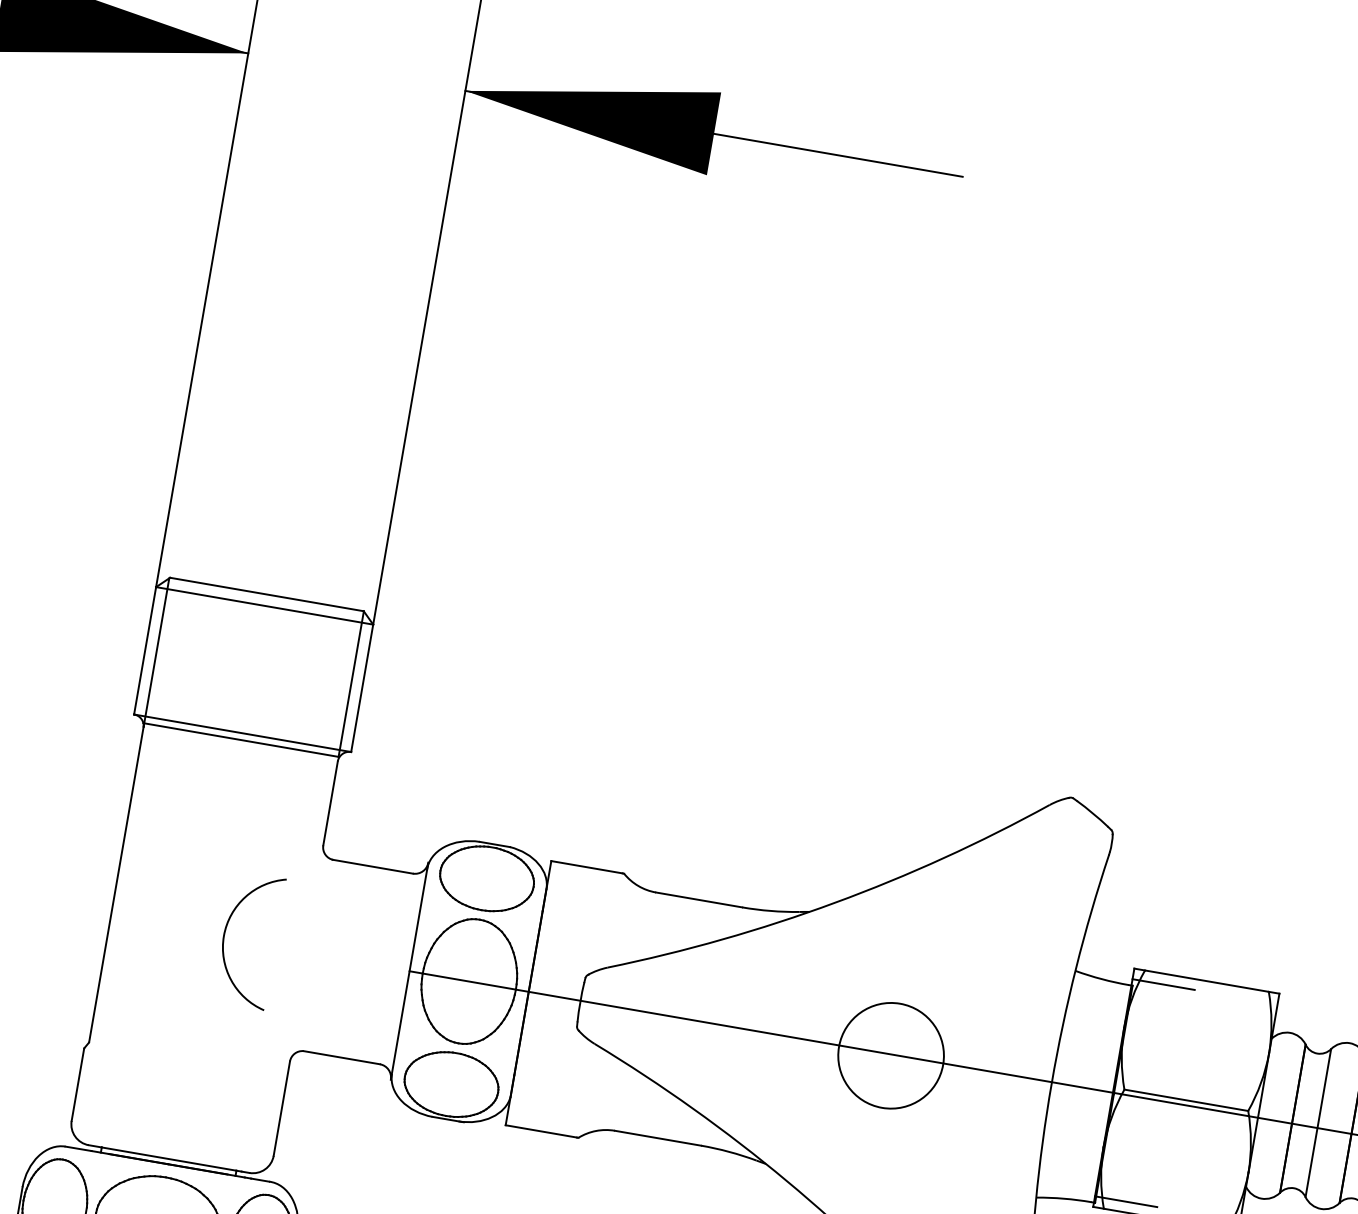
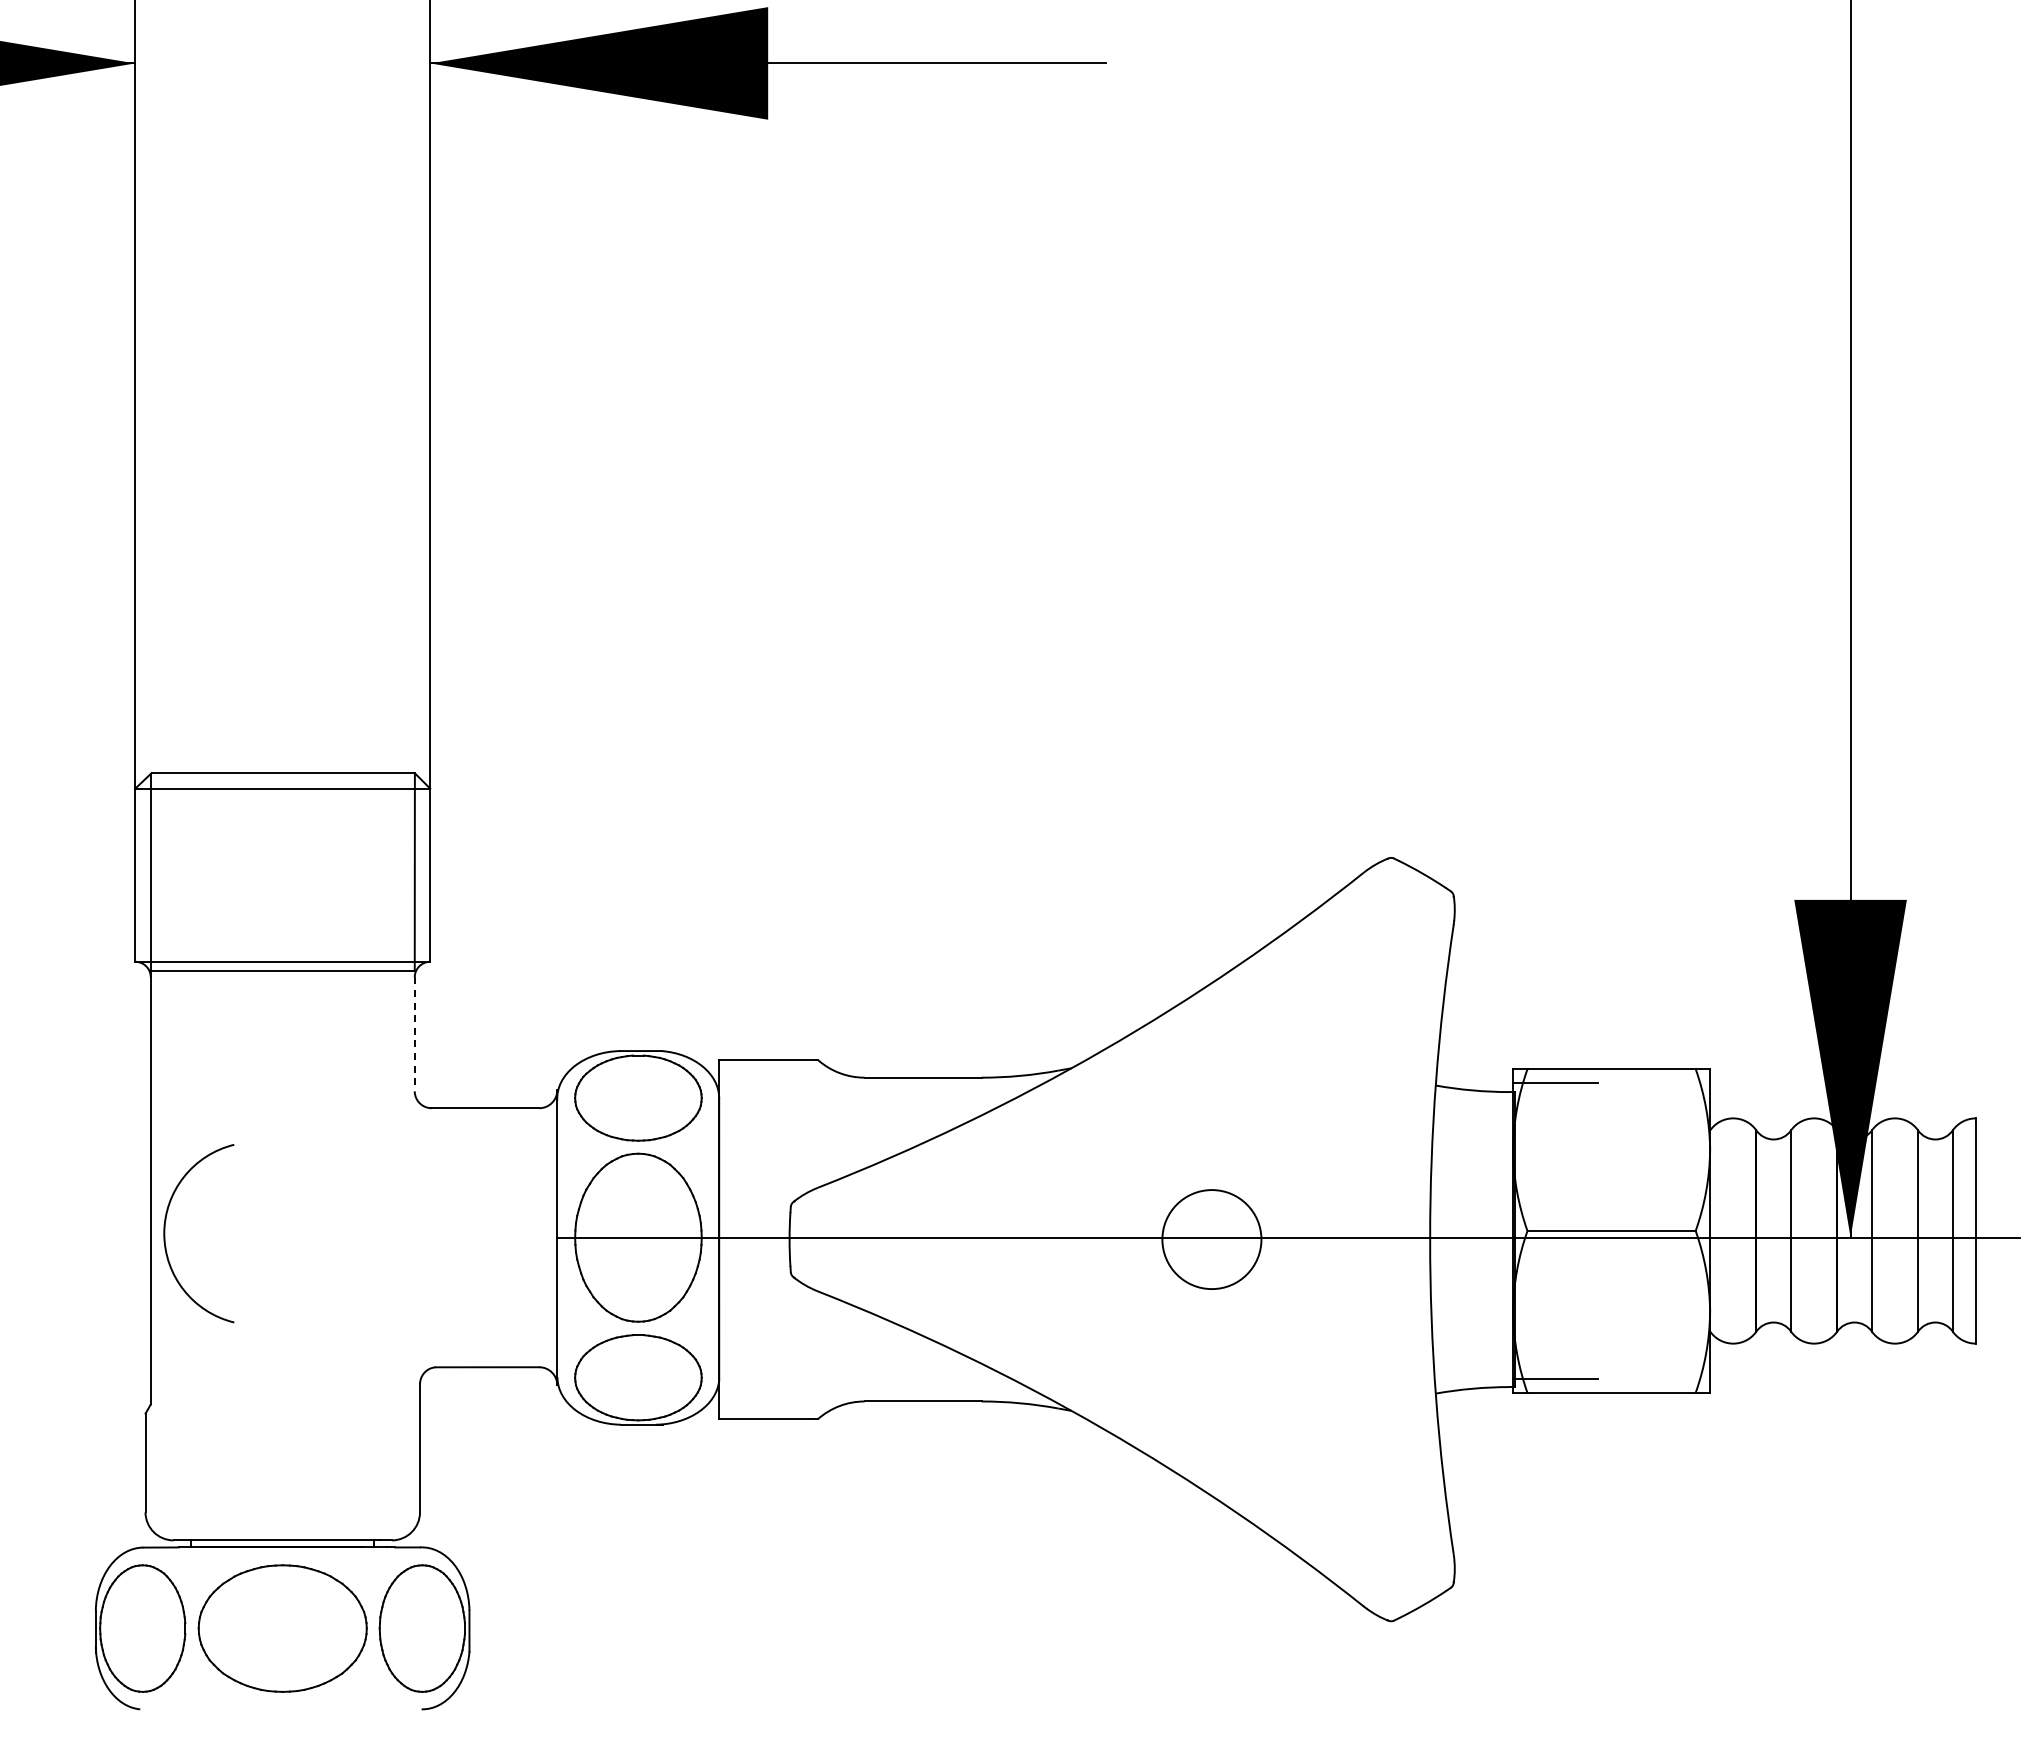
line: (330, 803) -> (414, 1034), solid -> dashed
arc: (224, 936) -> (165, 1233), moved
circle: (890, 1055) -> (1211, 1239), size x0.7

